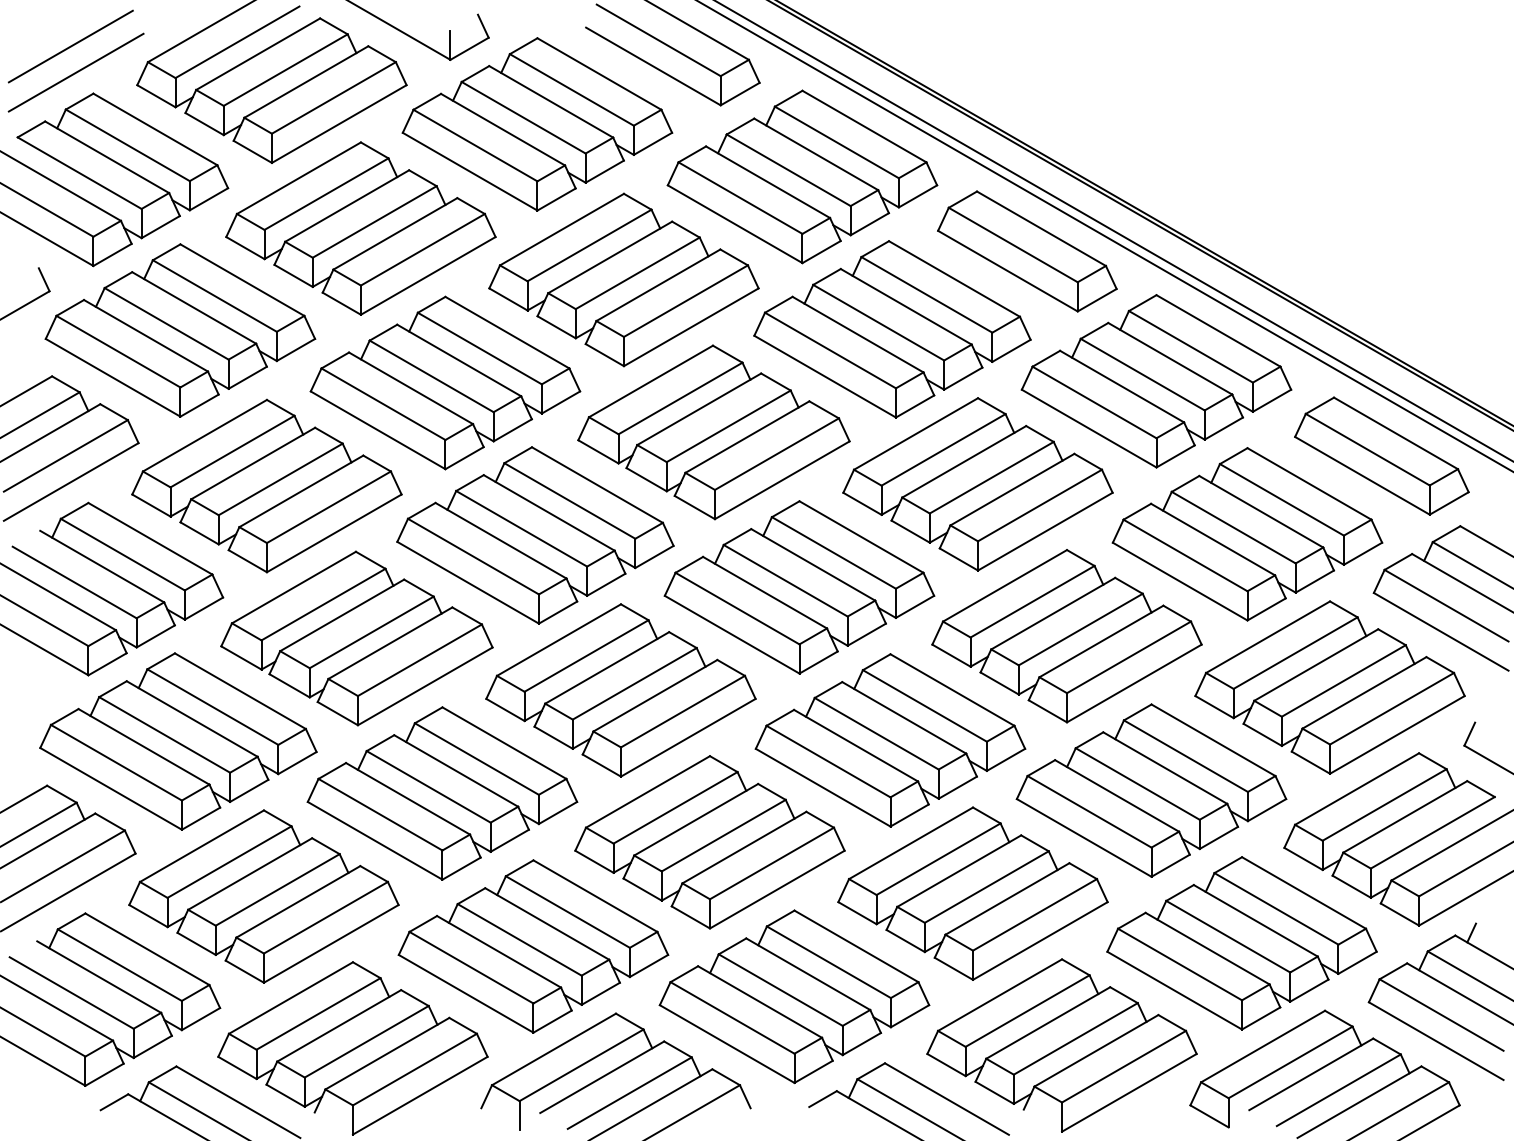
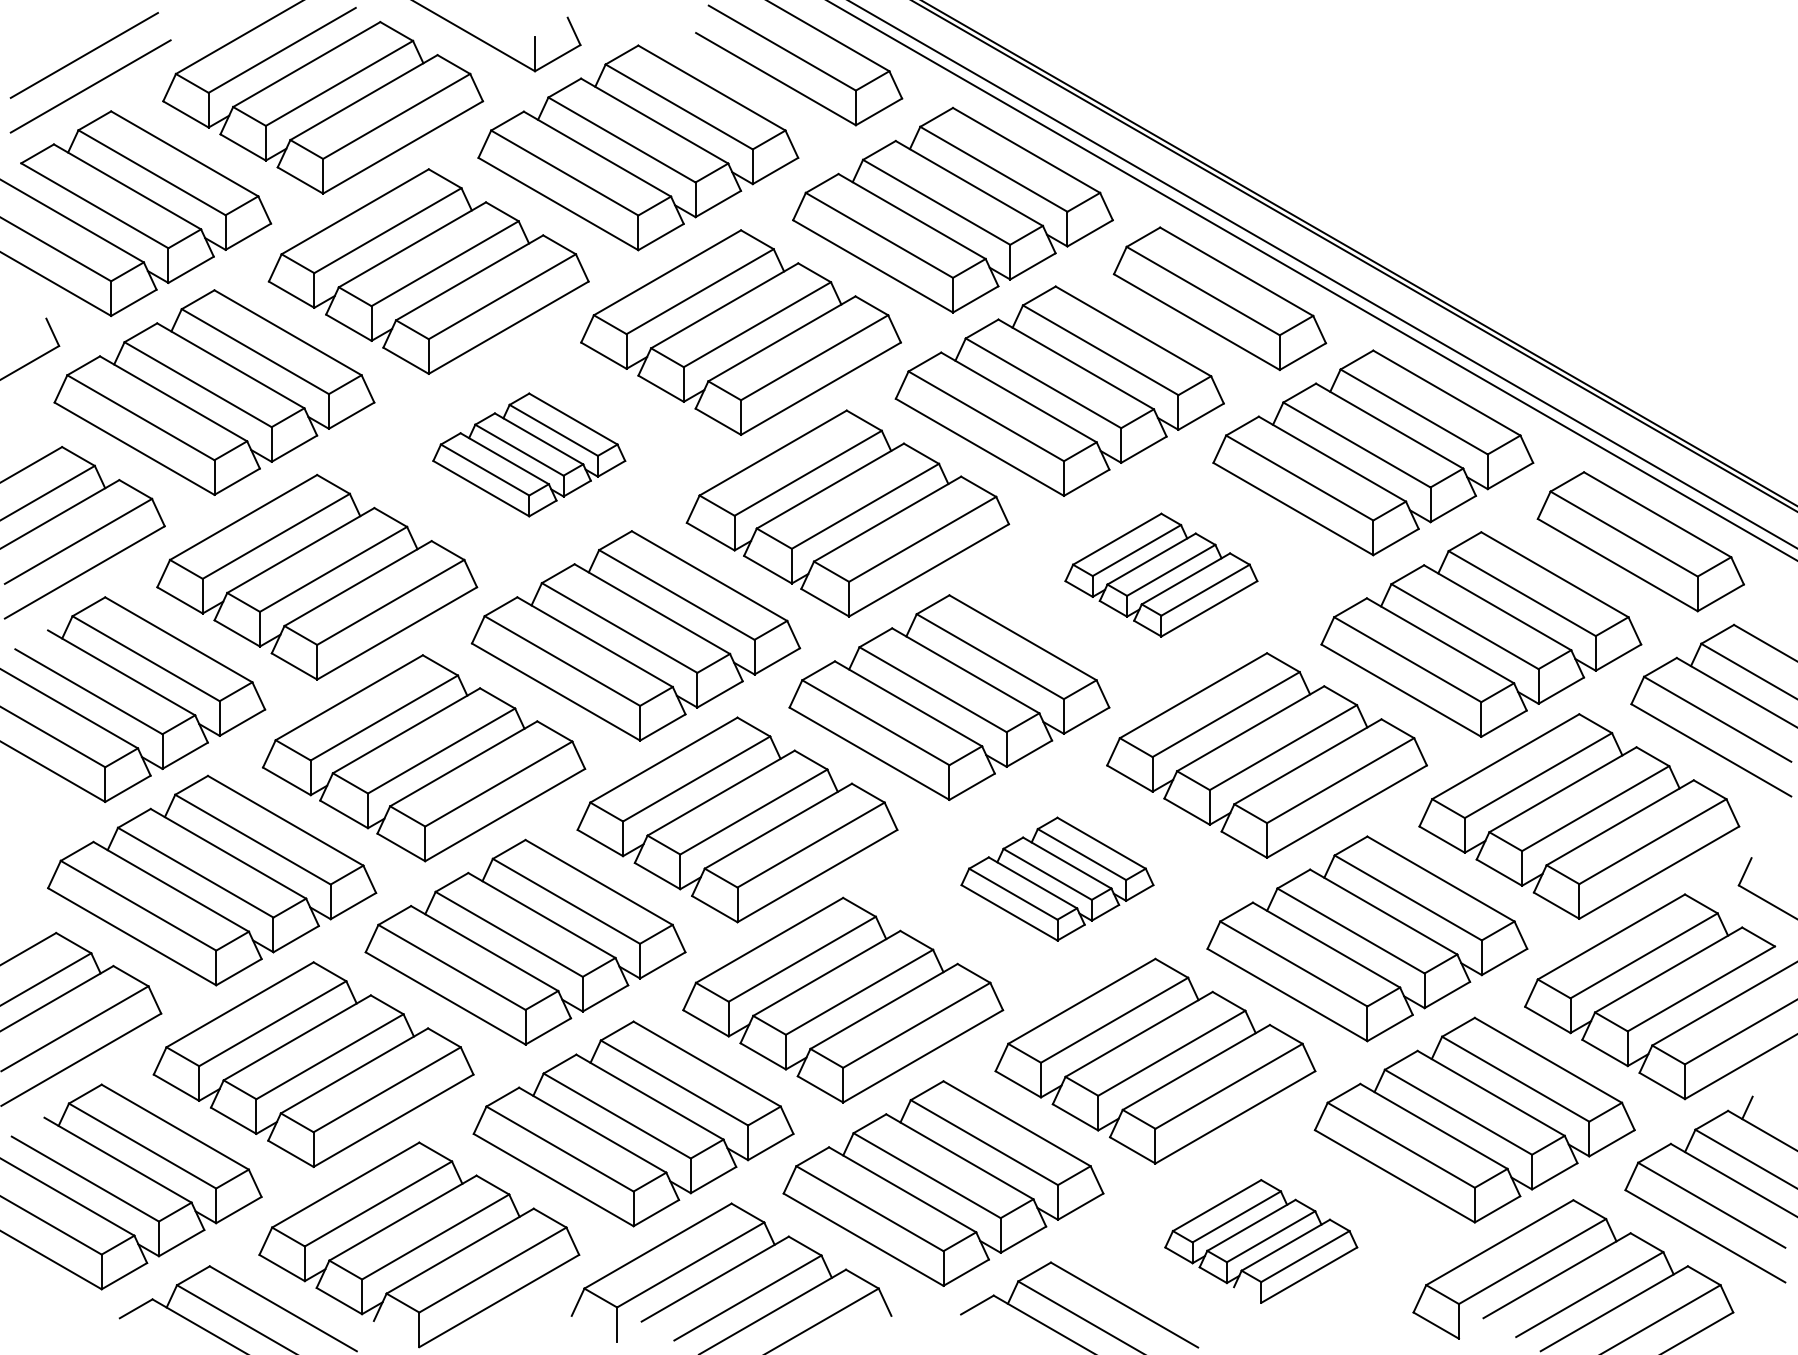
part: (445, 382) -> (529, 454), size x0.6
part: (978, 483) -> (1161, 574), size x0.6
part: (890, 739) -> (1057, 878), size x0.6
part: (1062, 1045) -> (1261, 1241), size x0.6

